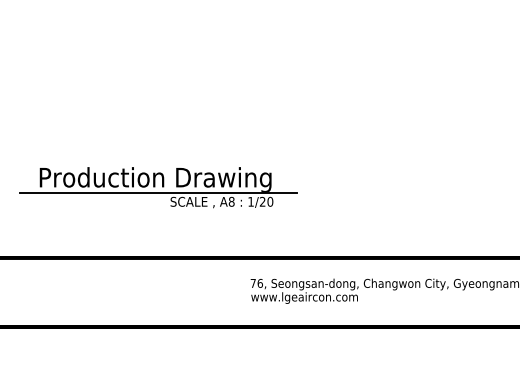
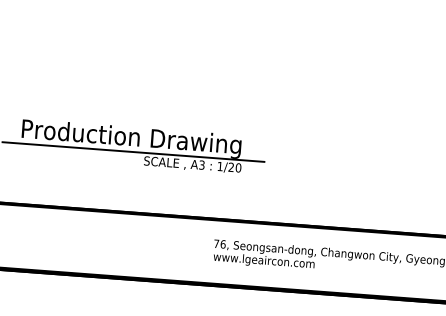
text: (231, 201) -> (201, 164), A8 -> A3

